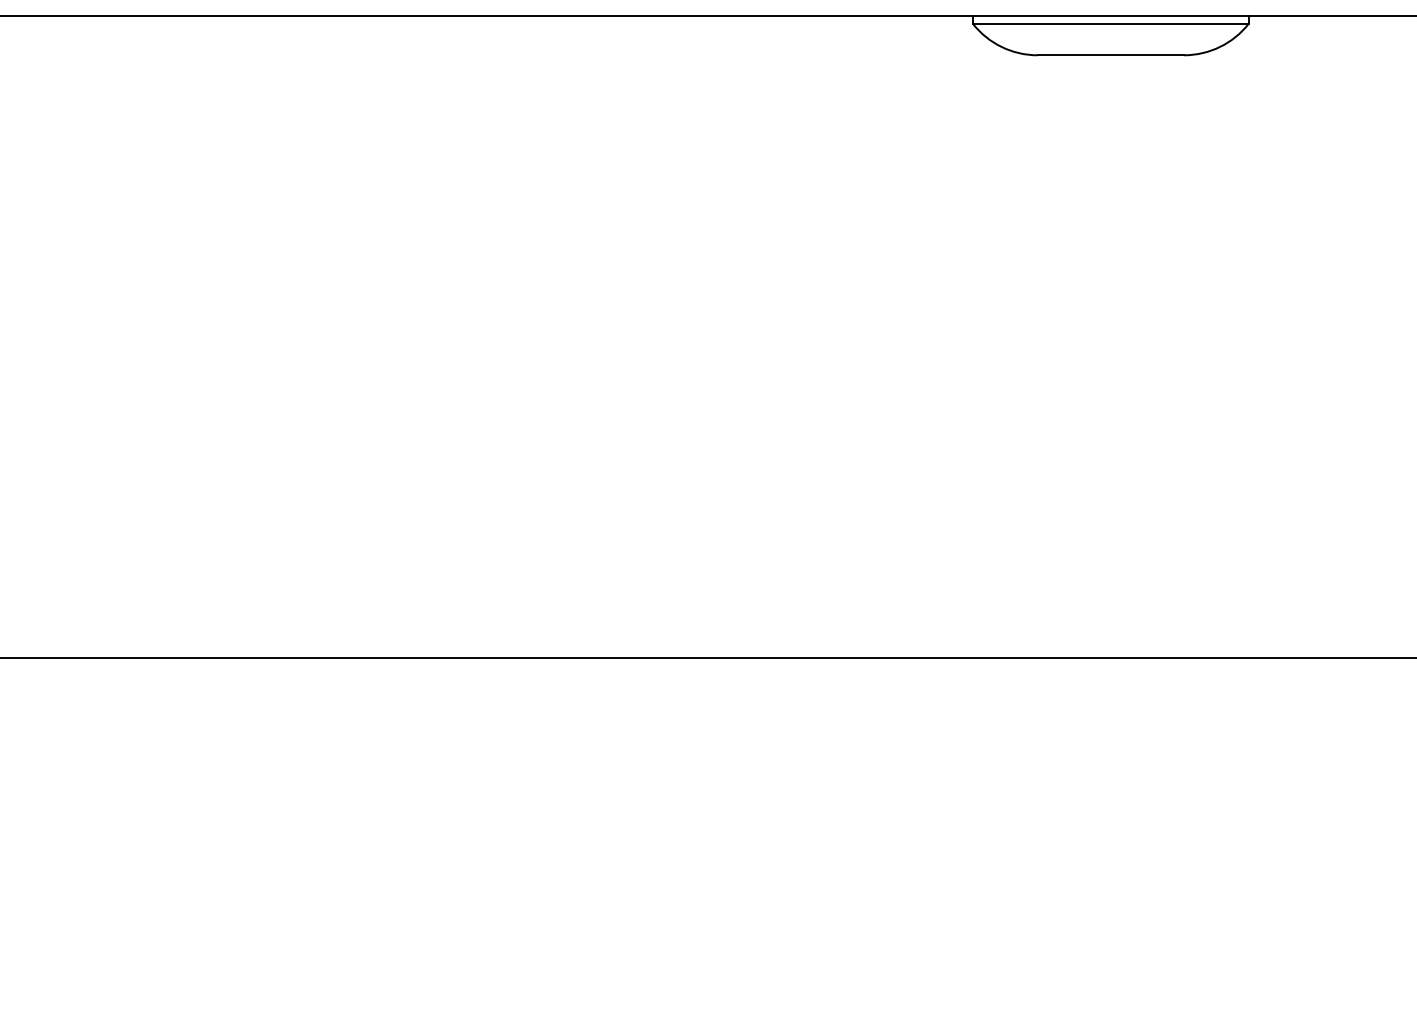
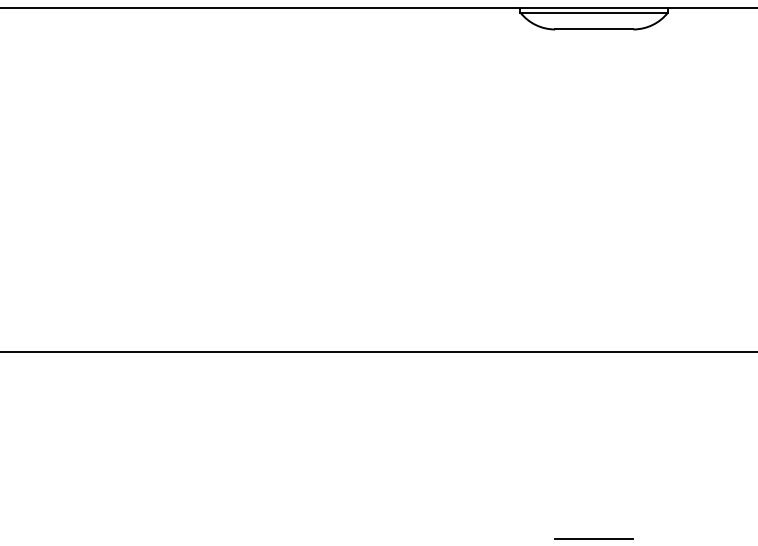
line: (1111, 1008) -> (594, 539), added

